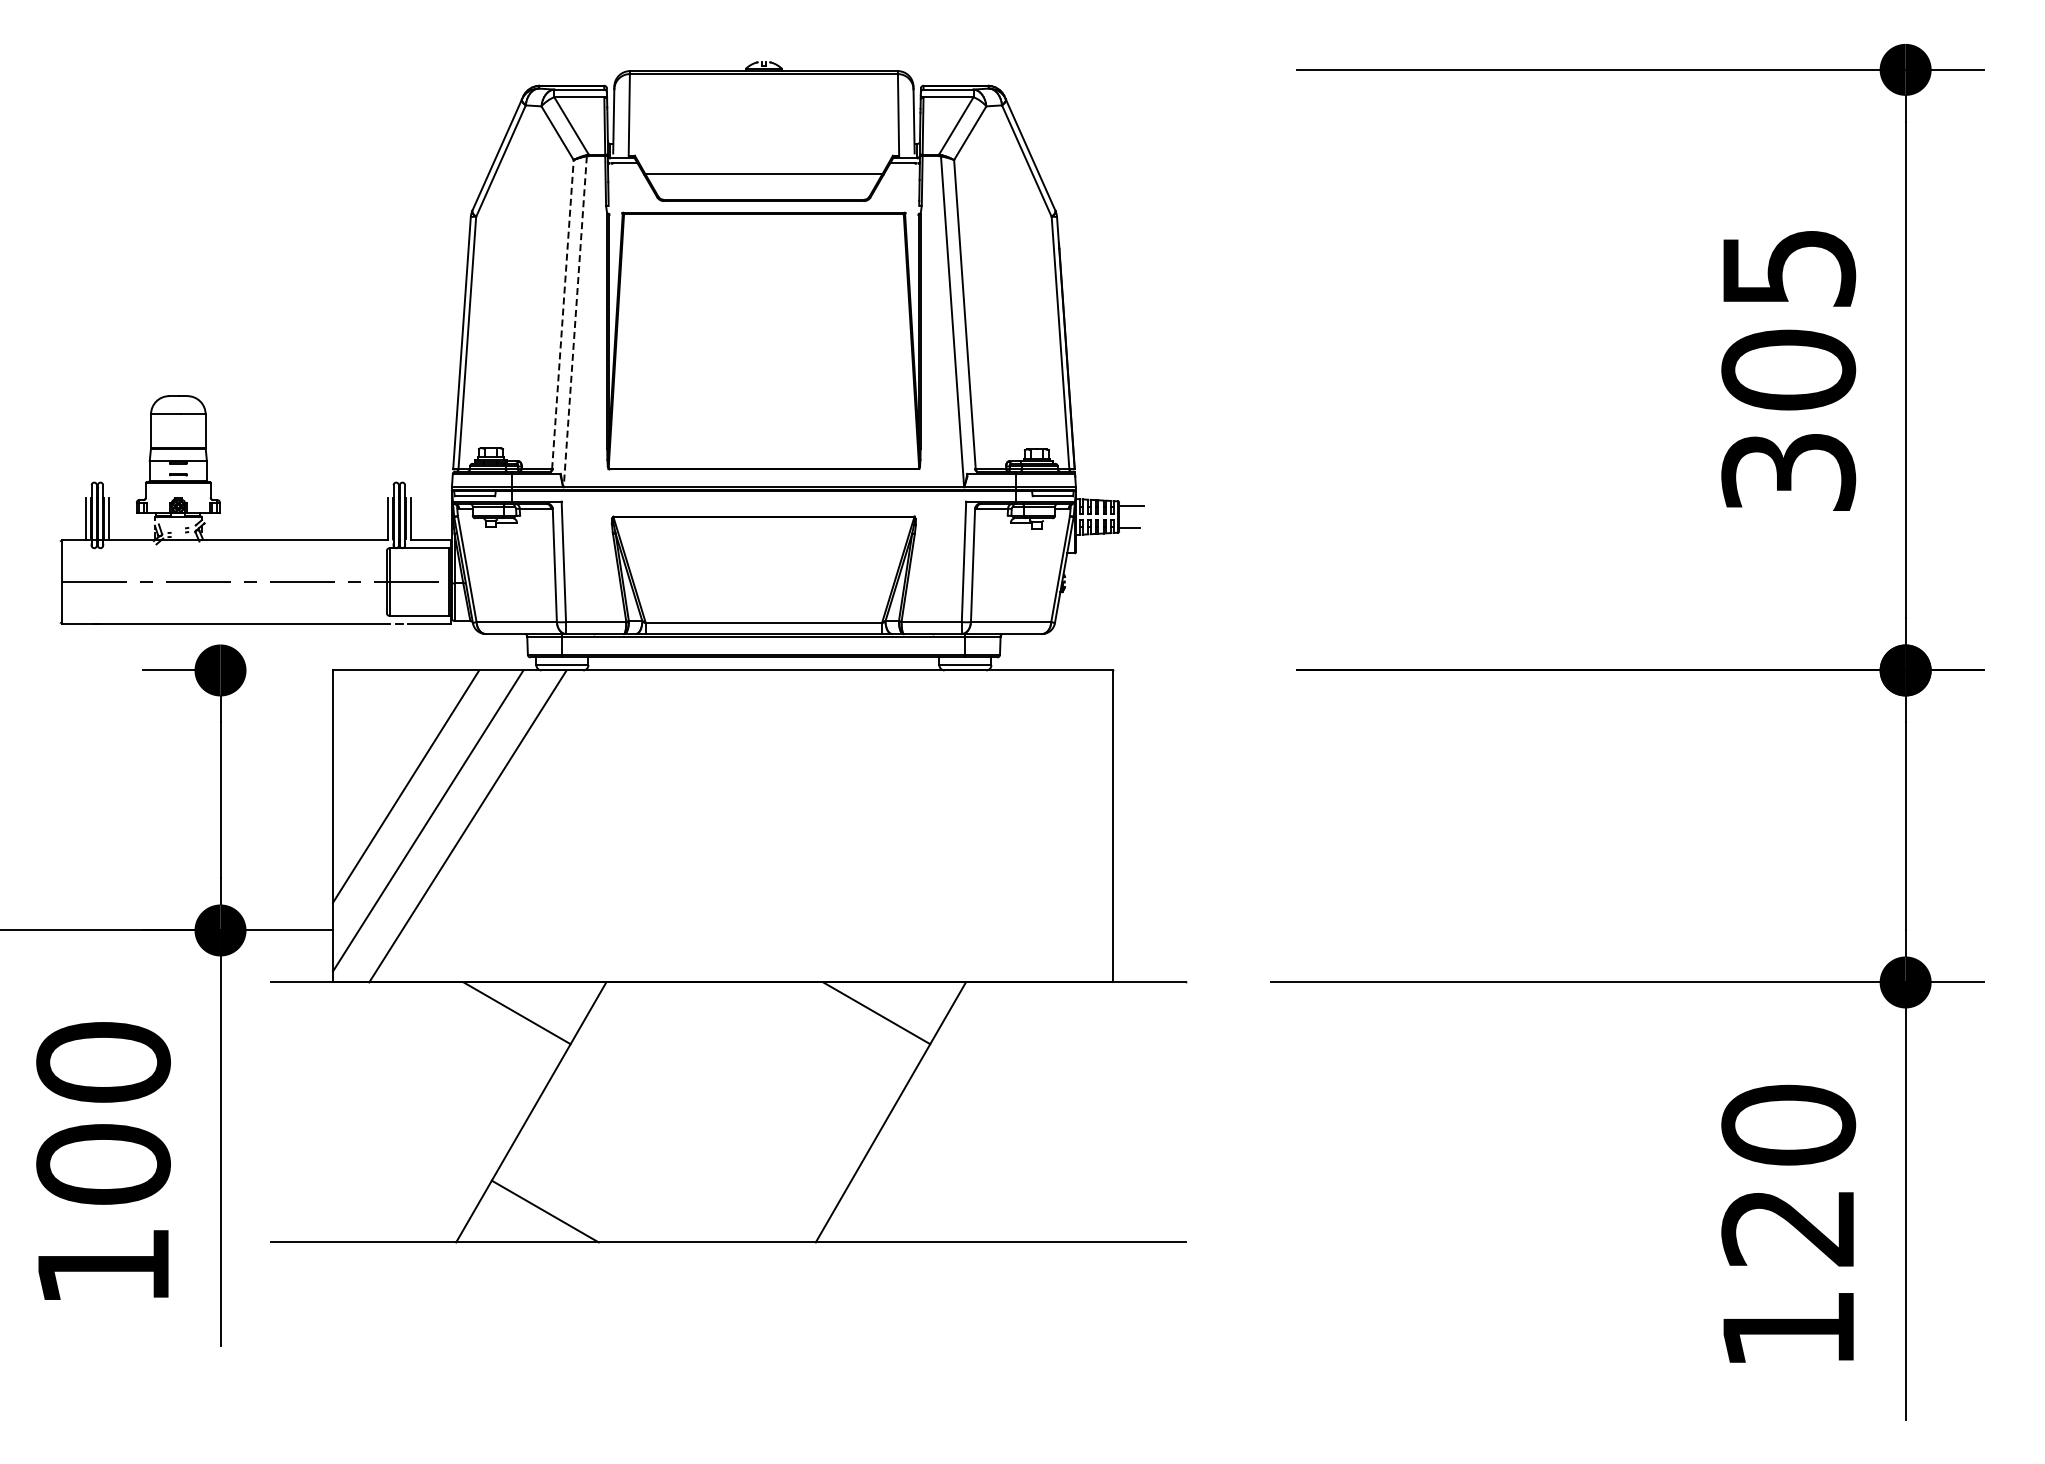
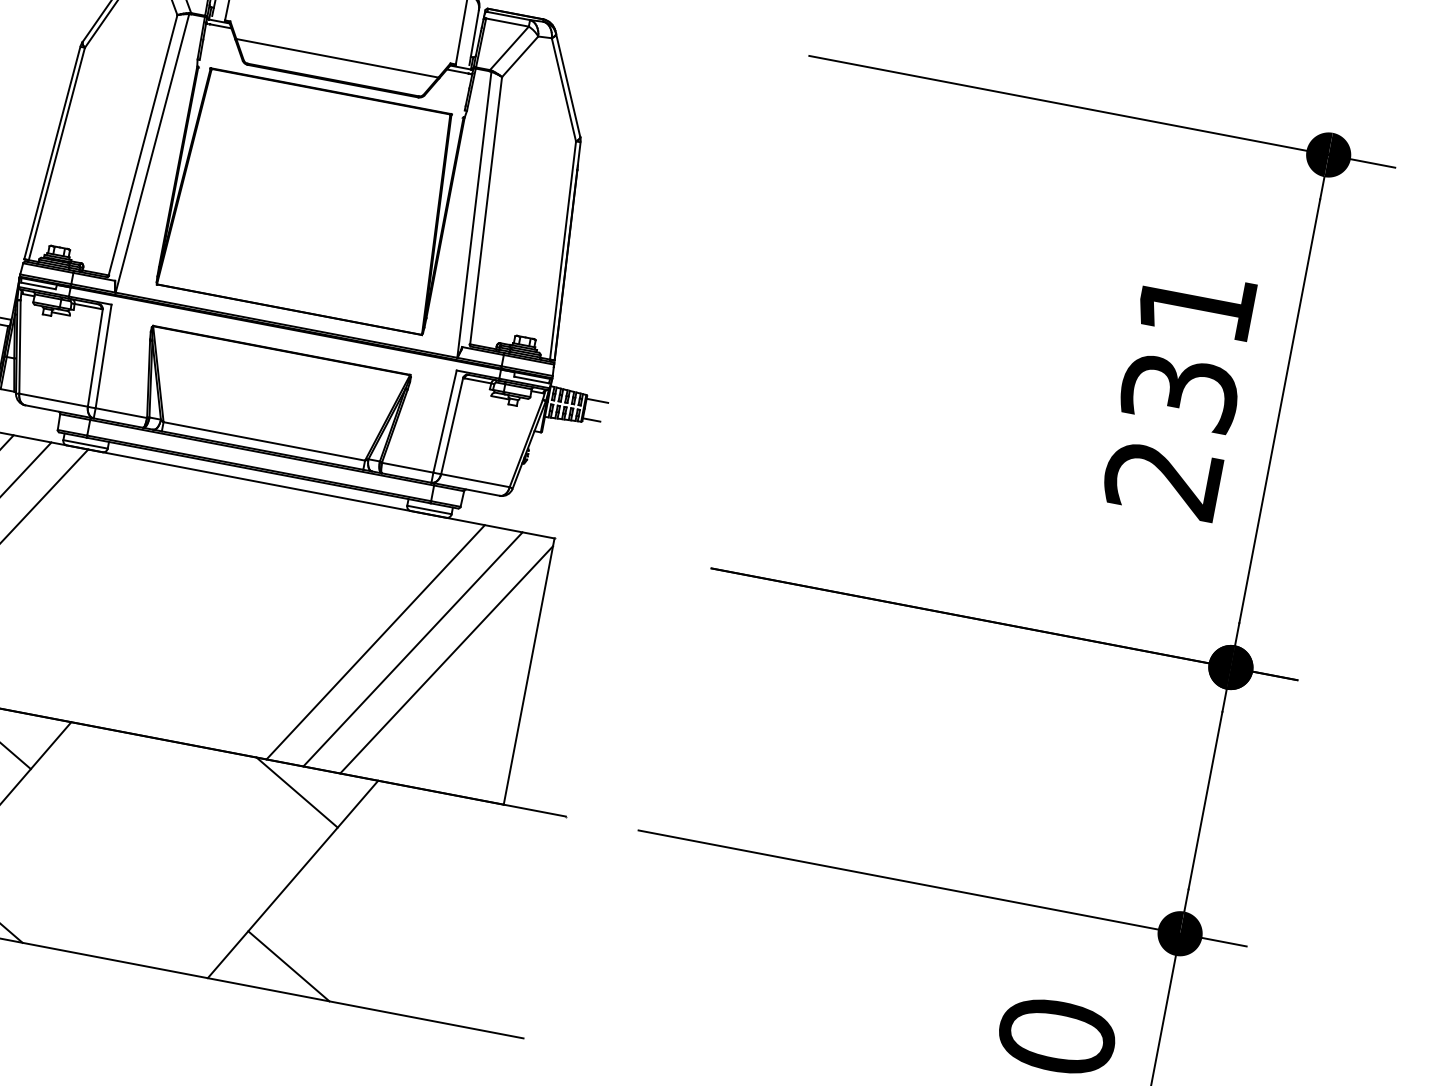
line: (562, 314) -> (142, 145), dashed -> solid
line: (575, 321) -> (152, 153), dashed -> solid
text: (1788, 371) -> (1179, 393), 305 -> 231
line: (933, 826) -> (375, 642), added
line: (976, 826) -> (412, 649), added
line: (1017, 830) -> (446, 659), added
line: (904, 1211) -> (288, 966), added

